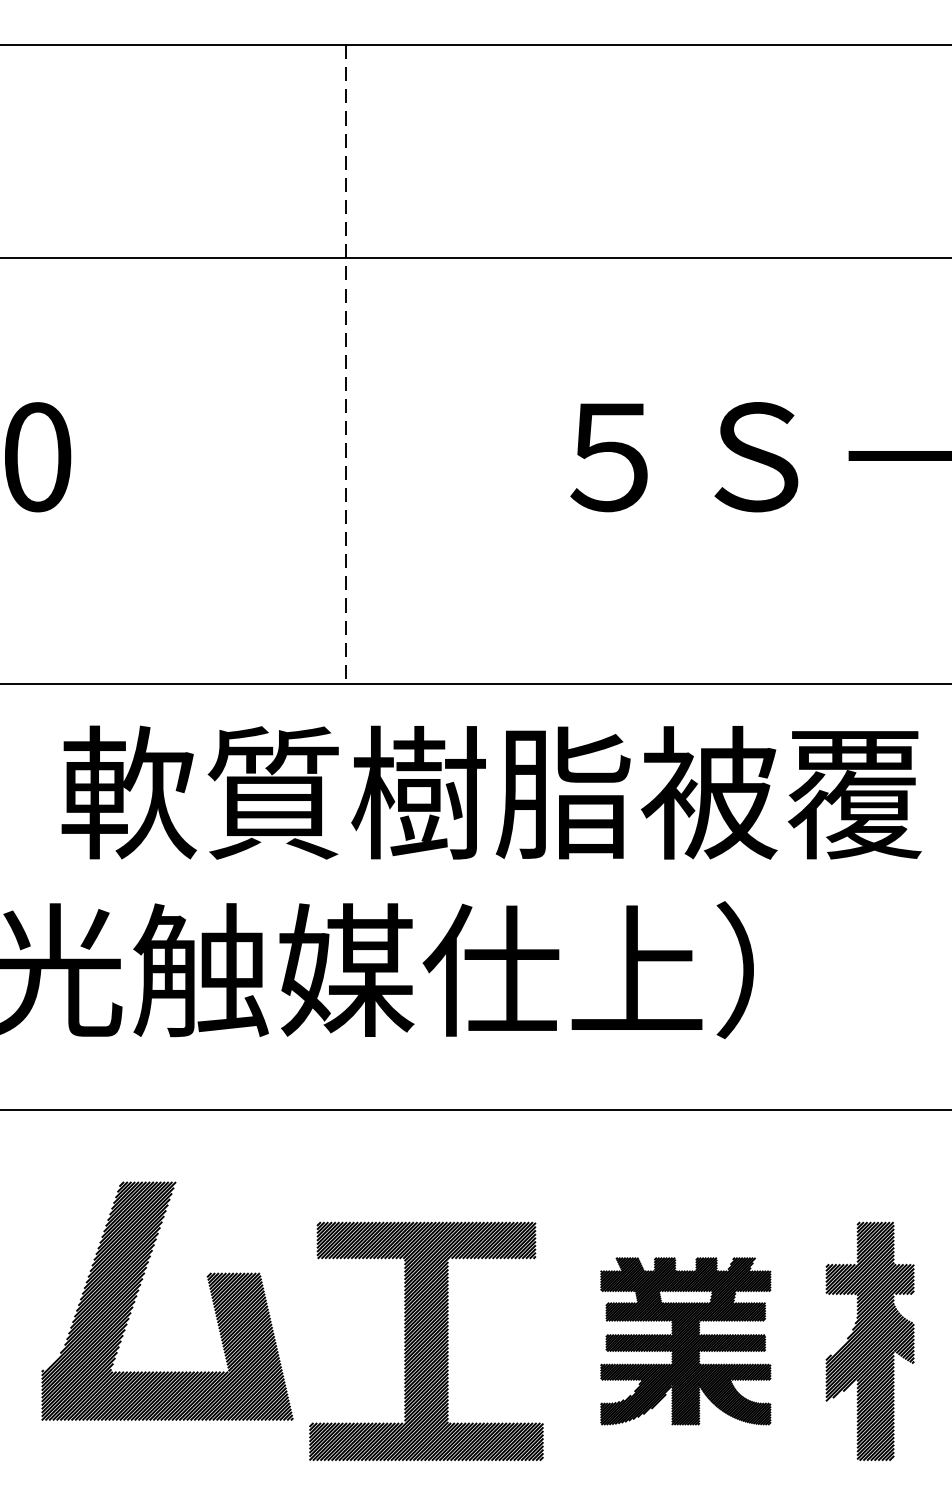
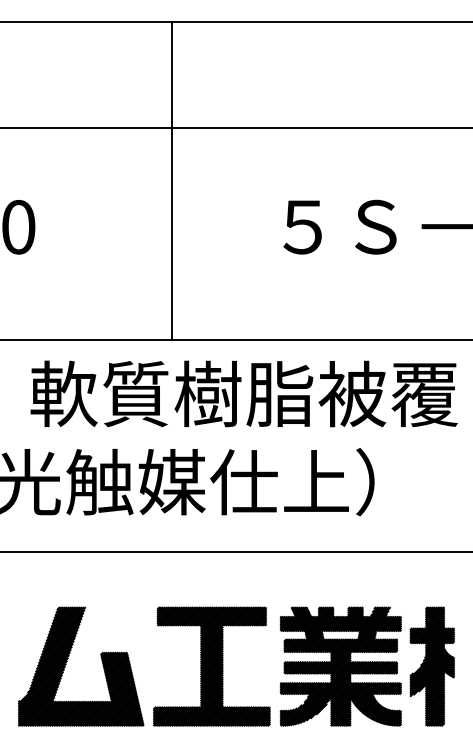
line: (347, 365) -> (172, 181), dashed -> solid
part: (141, 1286) -> (68, 659), moved
part: (685, 1341) -> (340, 666), size x1.43

